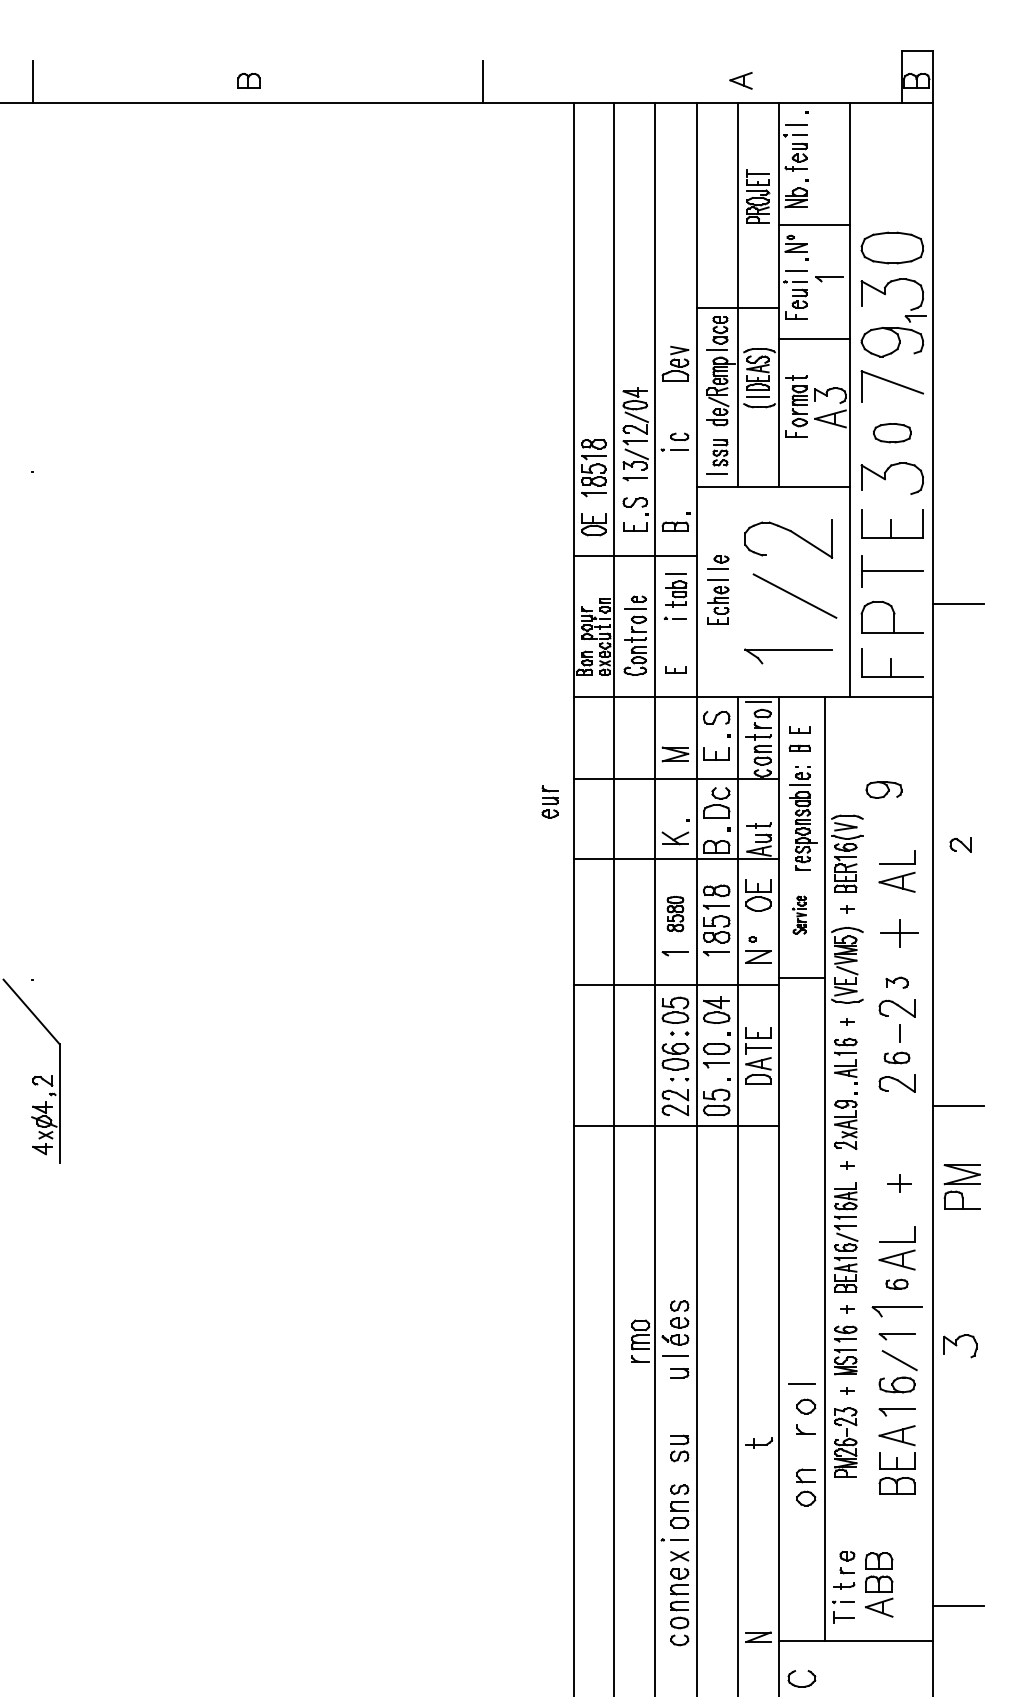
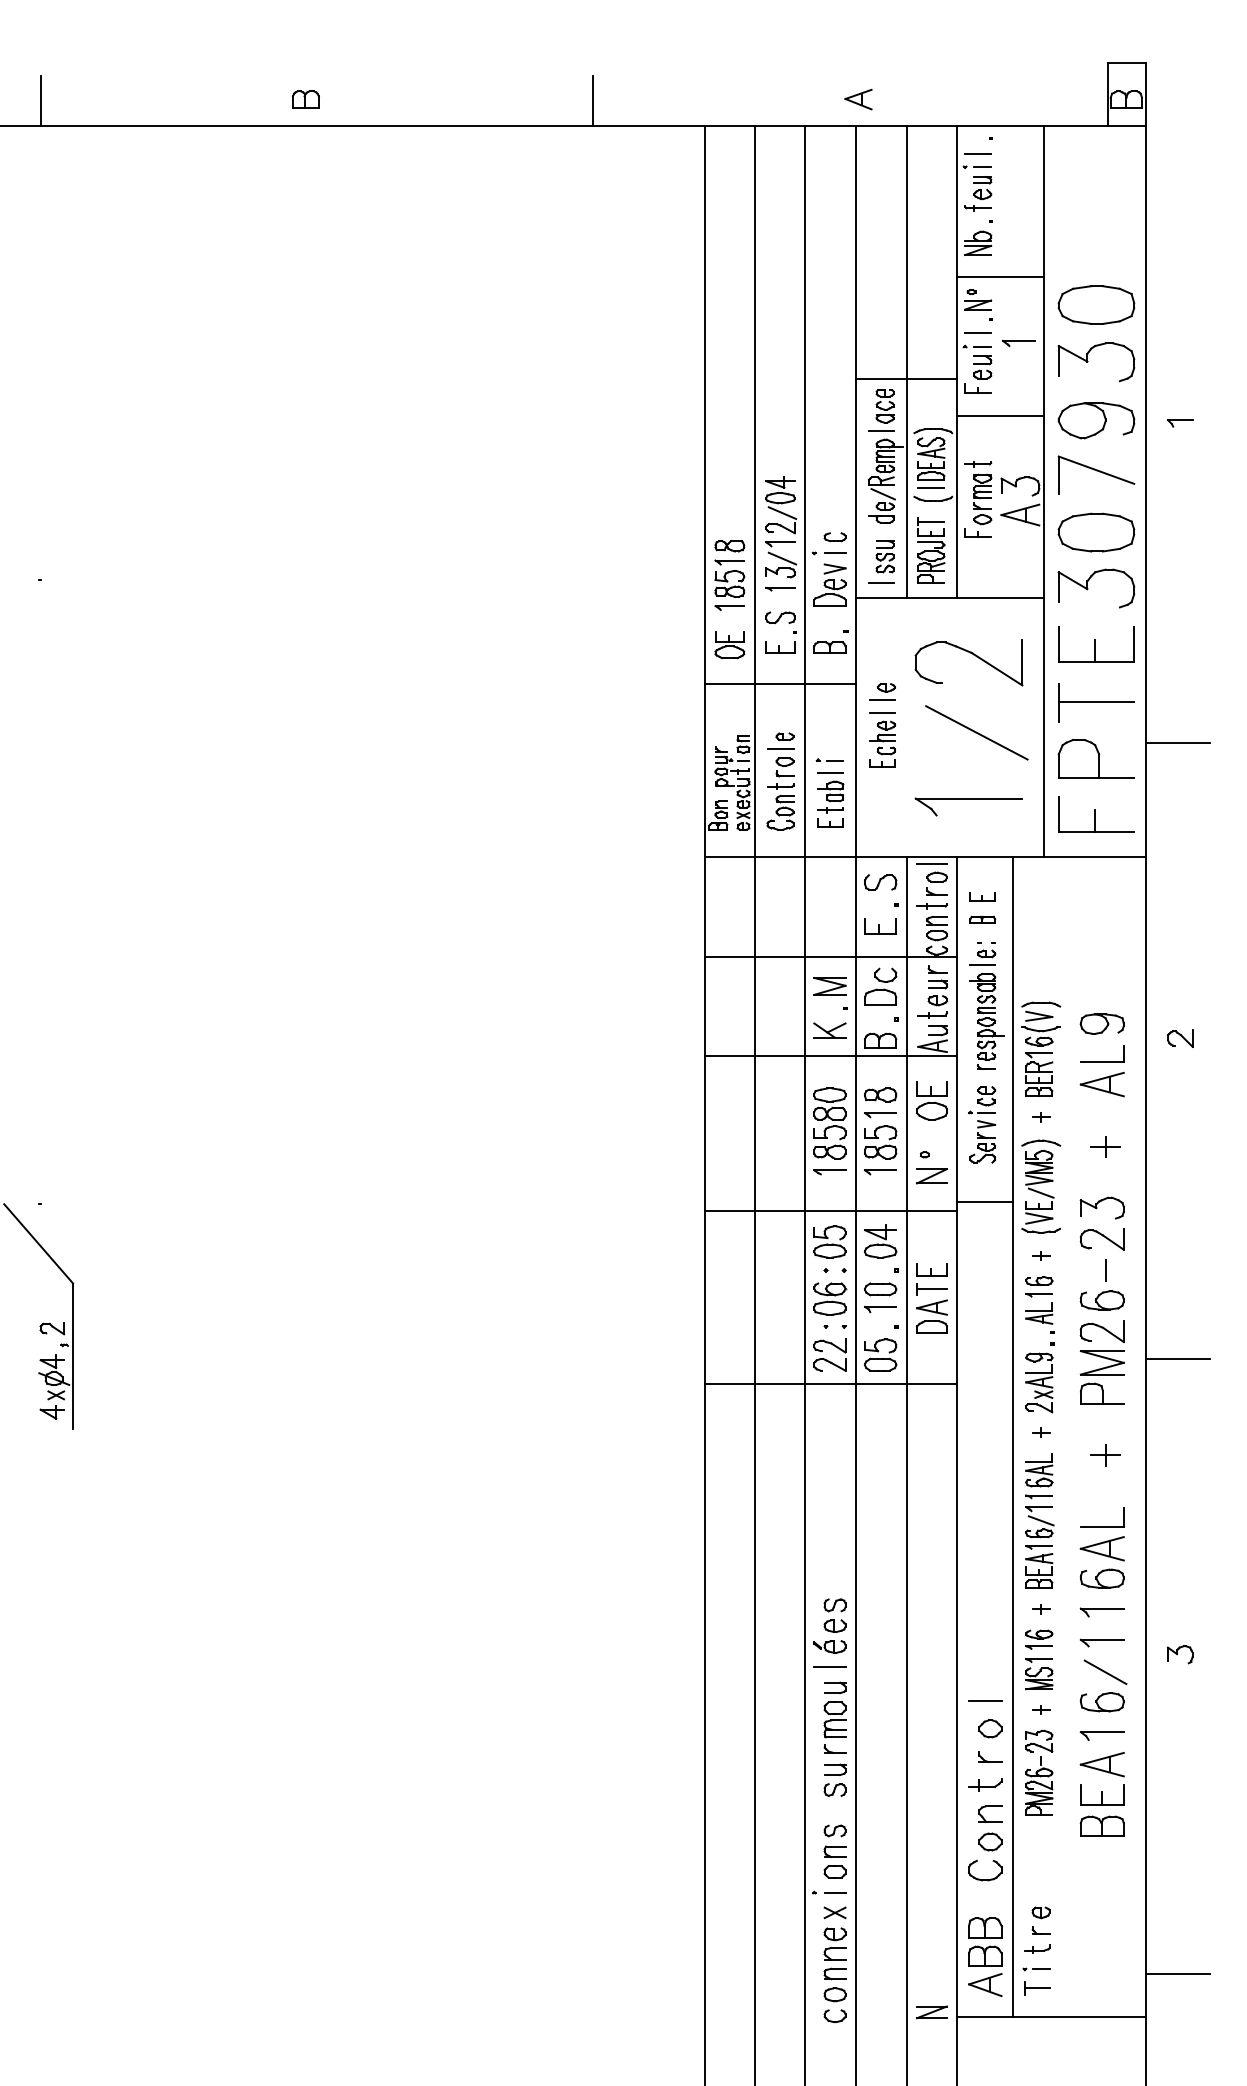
part: (741, 80) -> (858, 99), moved
part: (758, 197) -> (931, 550), moved
part: (915, 319) -> (1180, 423), moved
part: (675, 363) -> (829, 584), moved
part: (892, 433) -> (1096, 532), size x1.67
part: (675, 590) -> (830, 792), moved
part: (675, 754) -> (829, 986), moved
part: (883, 789) -> (1101, 1023), moved
part: (549, 801) -> (937, 985), moved
part: (675, 914) -> (829, 1123), size x1.67
part: (799, 914) -> (982, 1124), size x1.67
part: (899, 932) -> (1105, 1146), size x0.62
part: (896, 982) -> (1101, 1207), size x1.67
part: (896, 1058) -> (1101, 1300), size x1.43
part: (961, 1186) -> (1101, 1377), moved
part: (896, 1284) -> (1101, 1578), size x1.67
part: (896, 1311) -> (1101, 1612), size x0.71
part: (640, 1341) -> (834, 1727), moved
part: (960, 1346) -> (1180, 1654), size x0.62
part: (758, 1442) -> (985, 1784), moved
part: (879, 1584) -> (985, 1956), moved
part: (802, 1686) -> (985, 1879), moved

